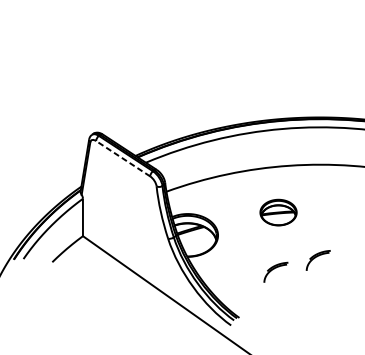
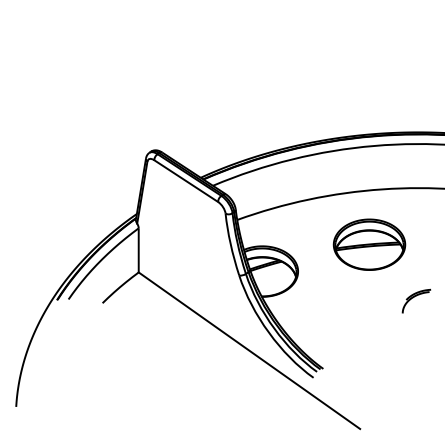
line: (122, 158) -> (185, 180), dashed -> solid
part: (278, 212) -> (369, 244), size x1.67
part: (276, 271) -> (366, 314), removed

